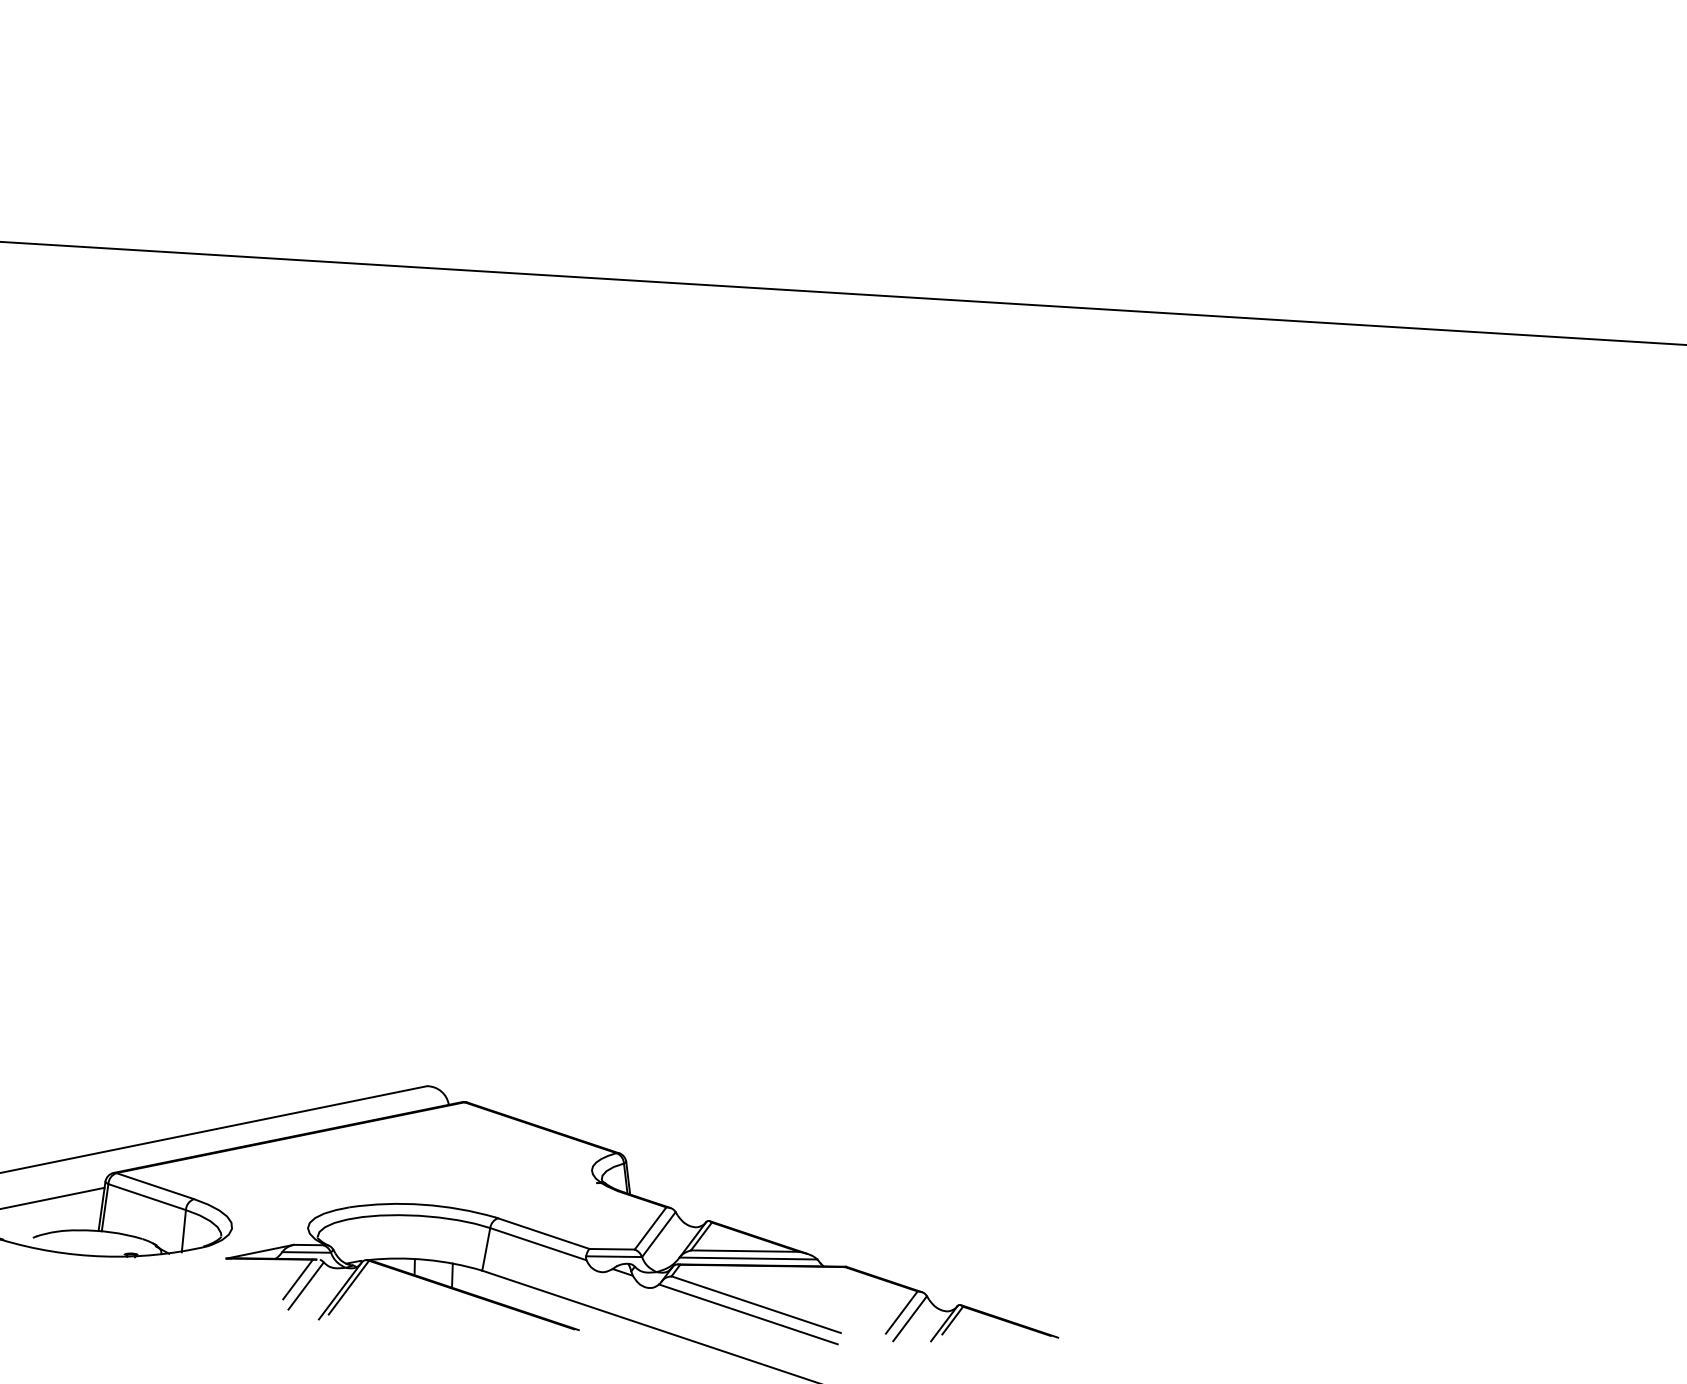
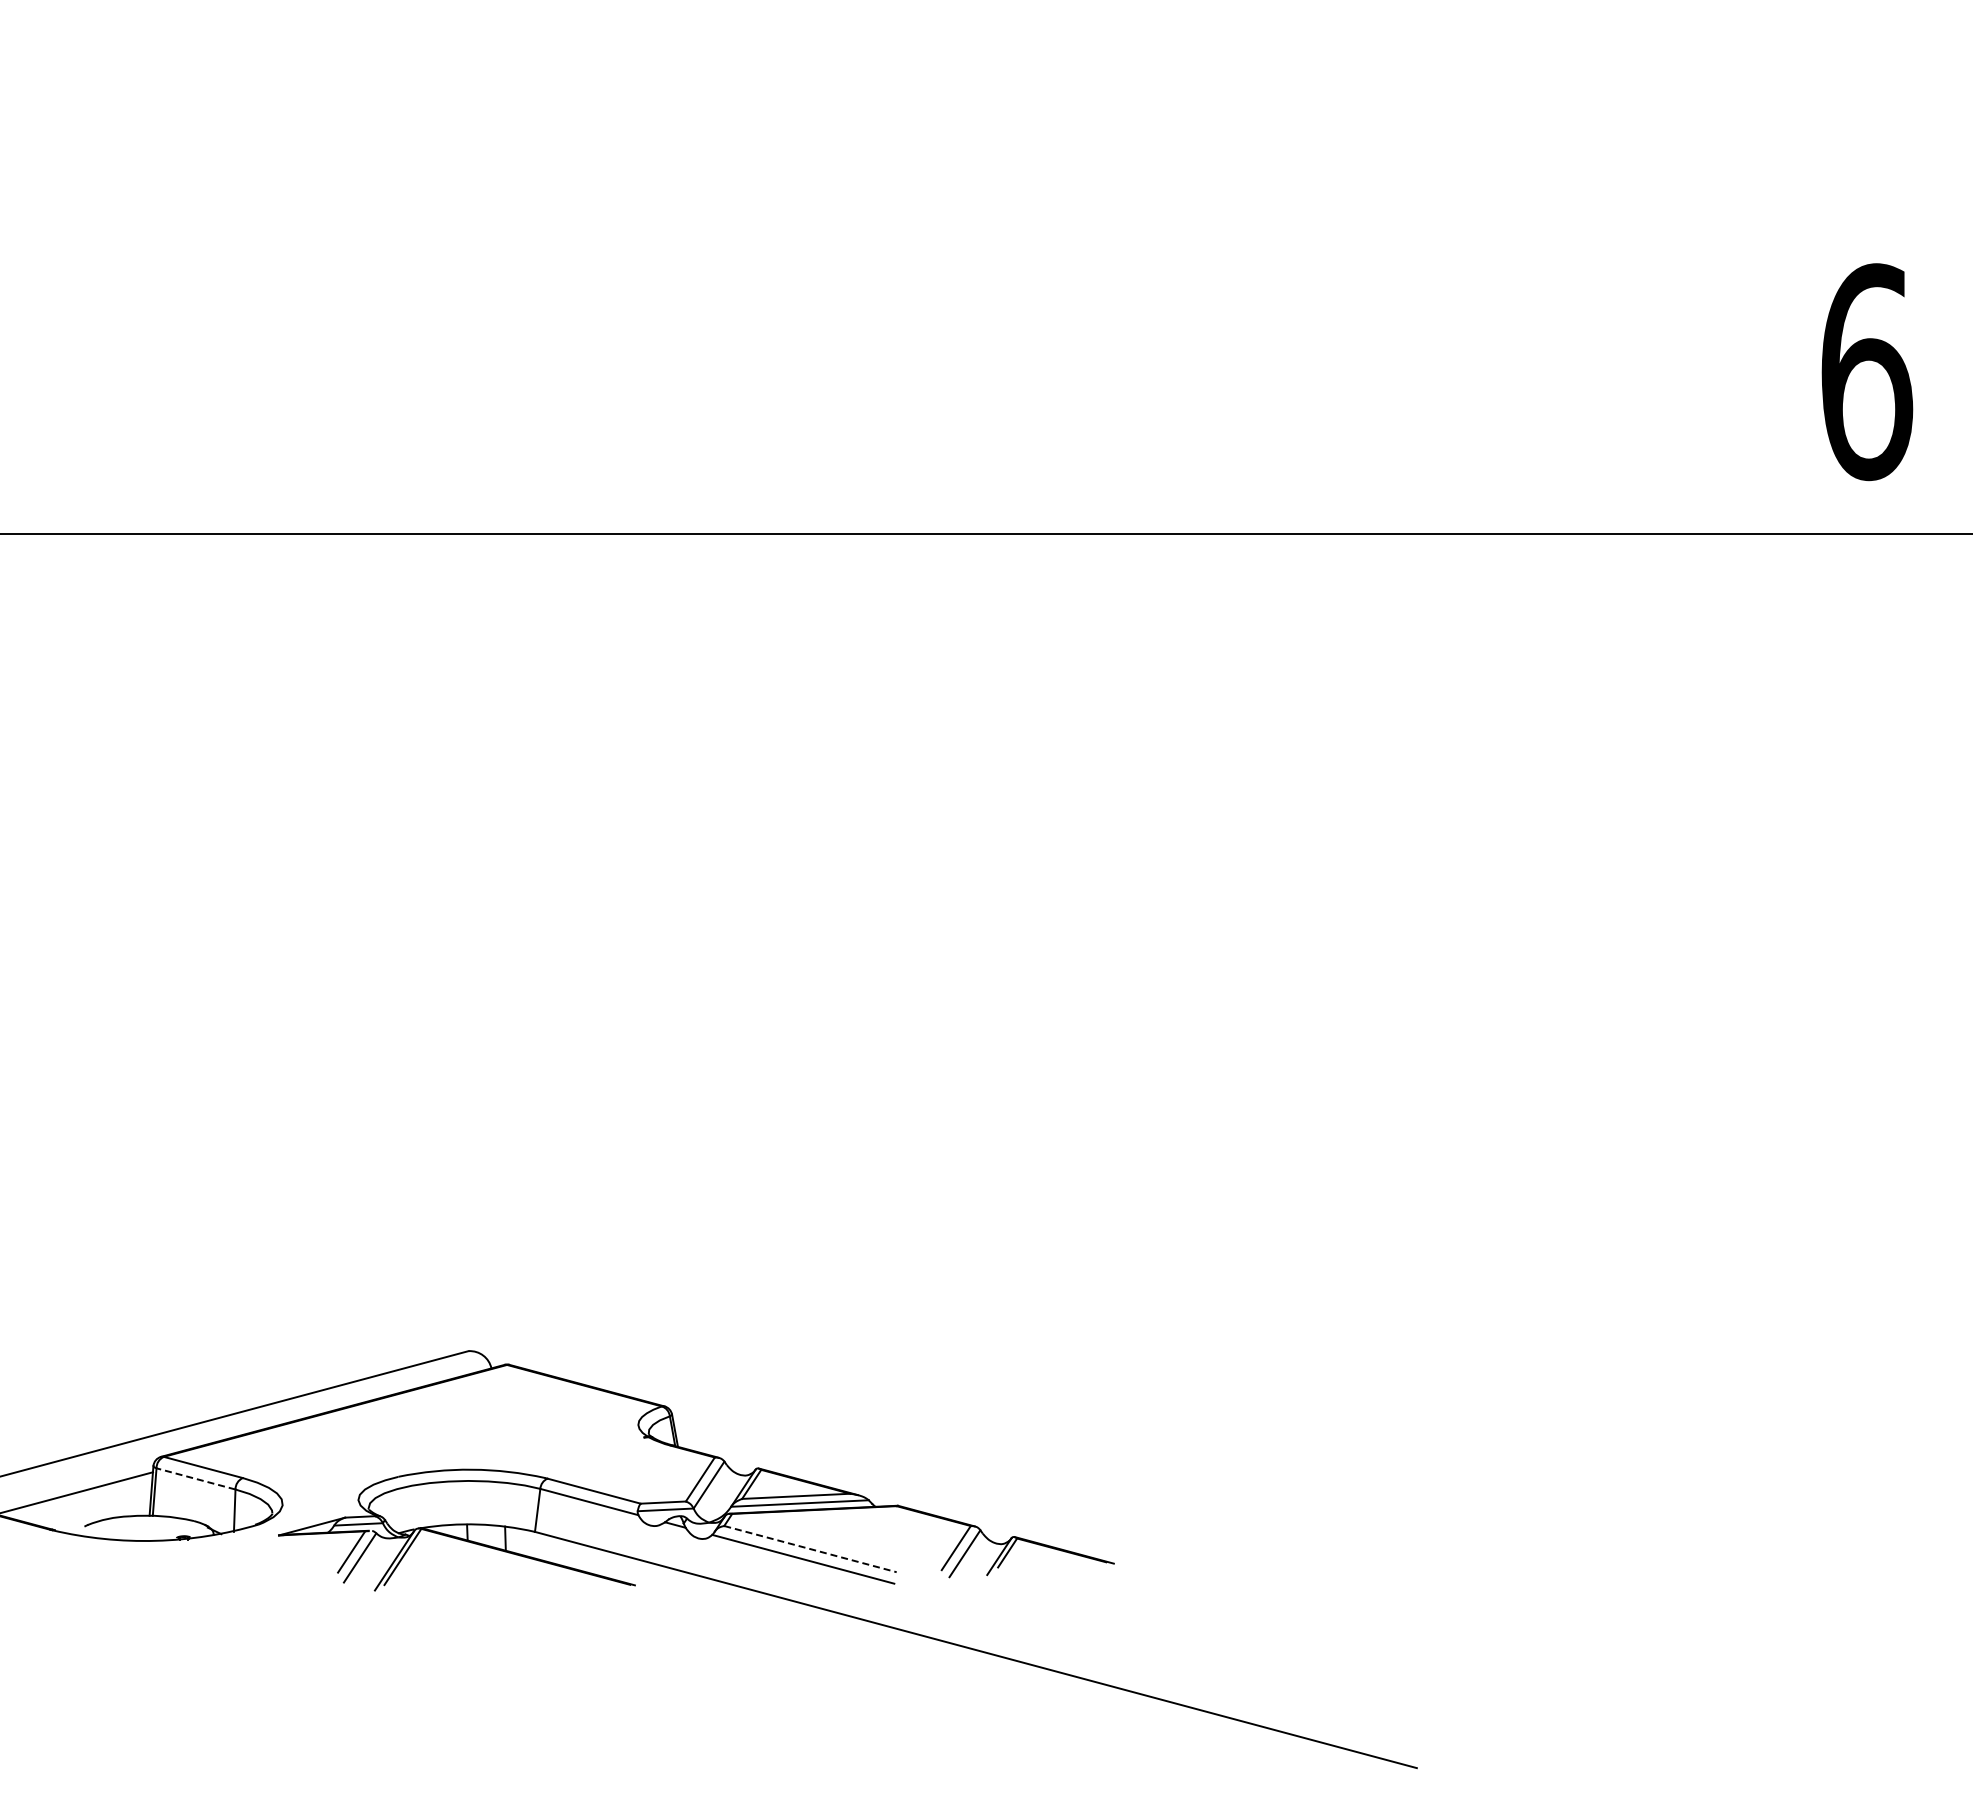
line: (147, 1196) -> (196, 1478), solid -> dashed
line: (756, 1305) -> (810, 1549), solid -> dashed

